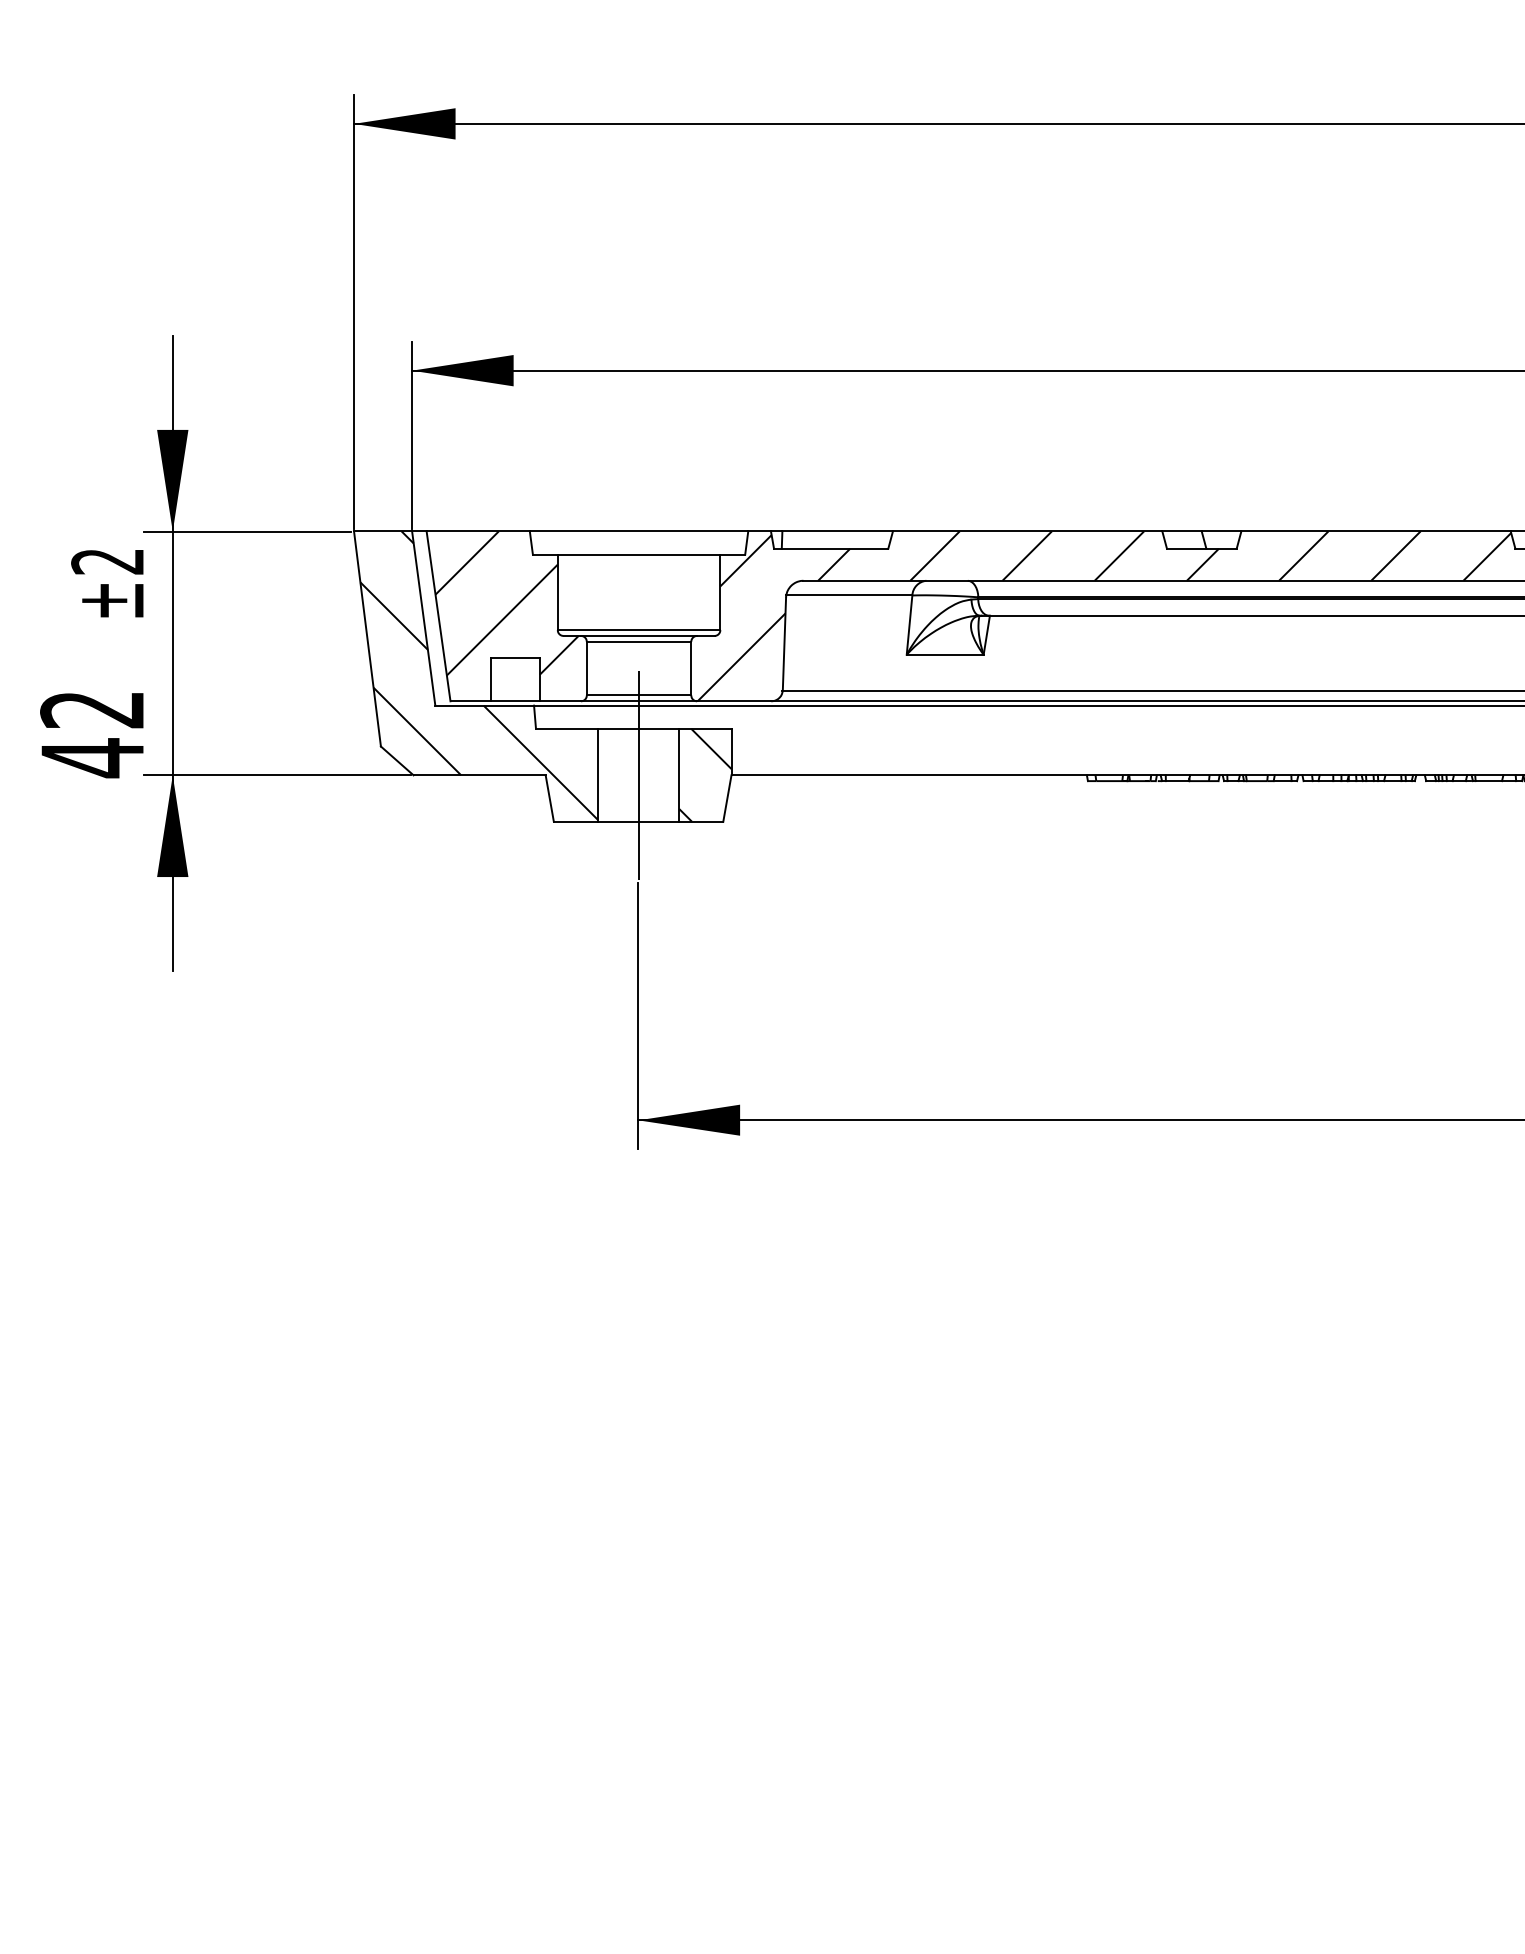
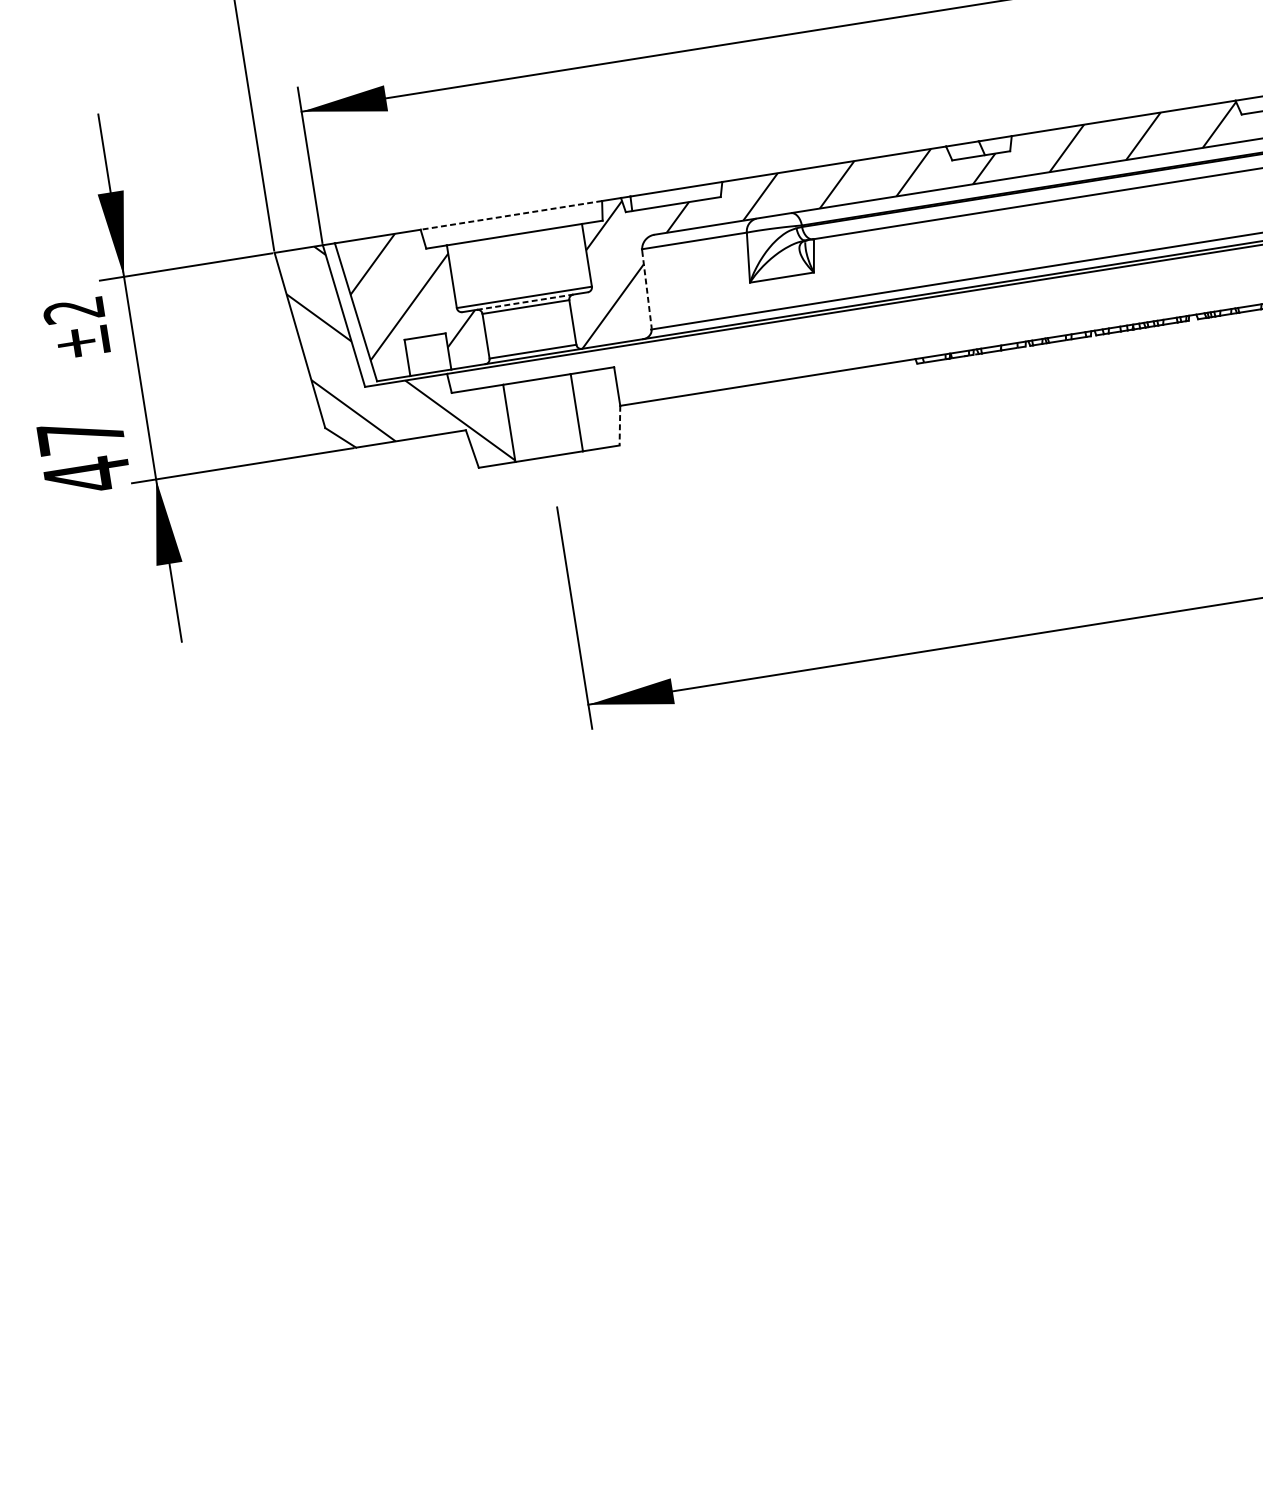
line: (638, 531) -> (510, 215), solid -> dashed
line: (639, 635) -> (525, 301), solid -> dashed
line: (784, 644) -> (647, 290), solid -> dashed
text: (91, 710) -> (80, 436), 42 -> 47
line: (638, 774) -> (542, 417), removed
hatch: (705, 774) -> (598, 408), removed
line: (727, 798) -> (620, 425), solid -> dashed

